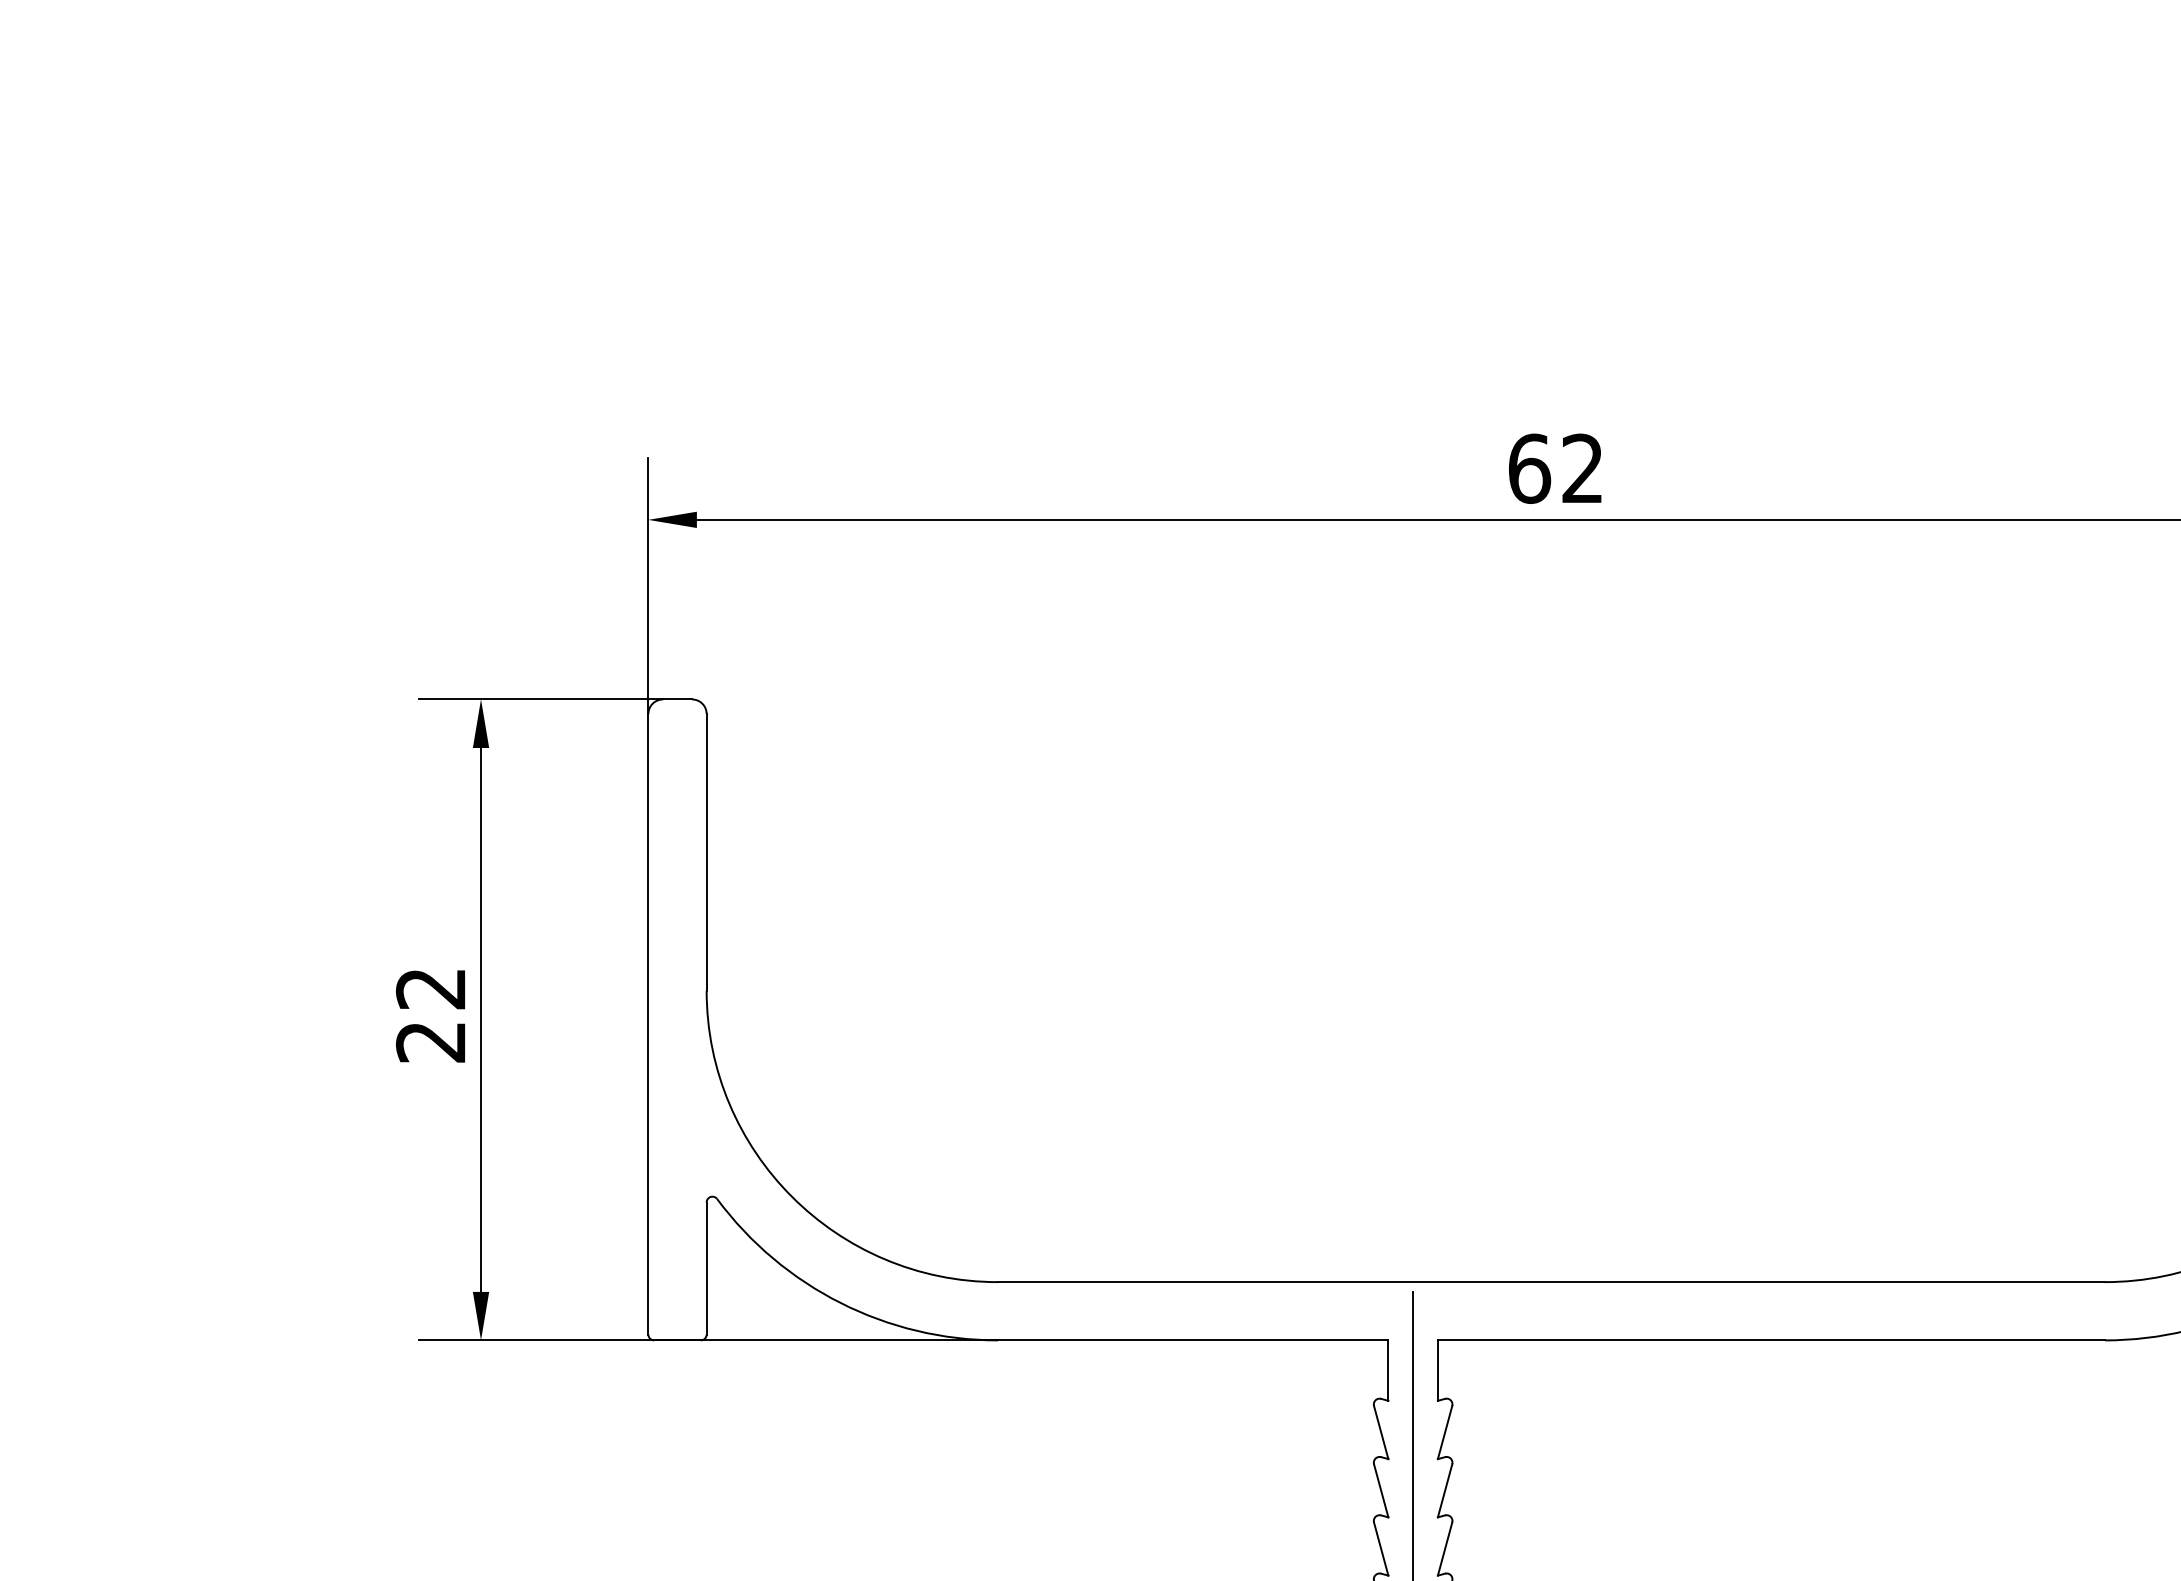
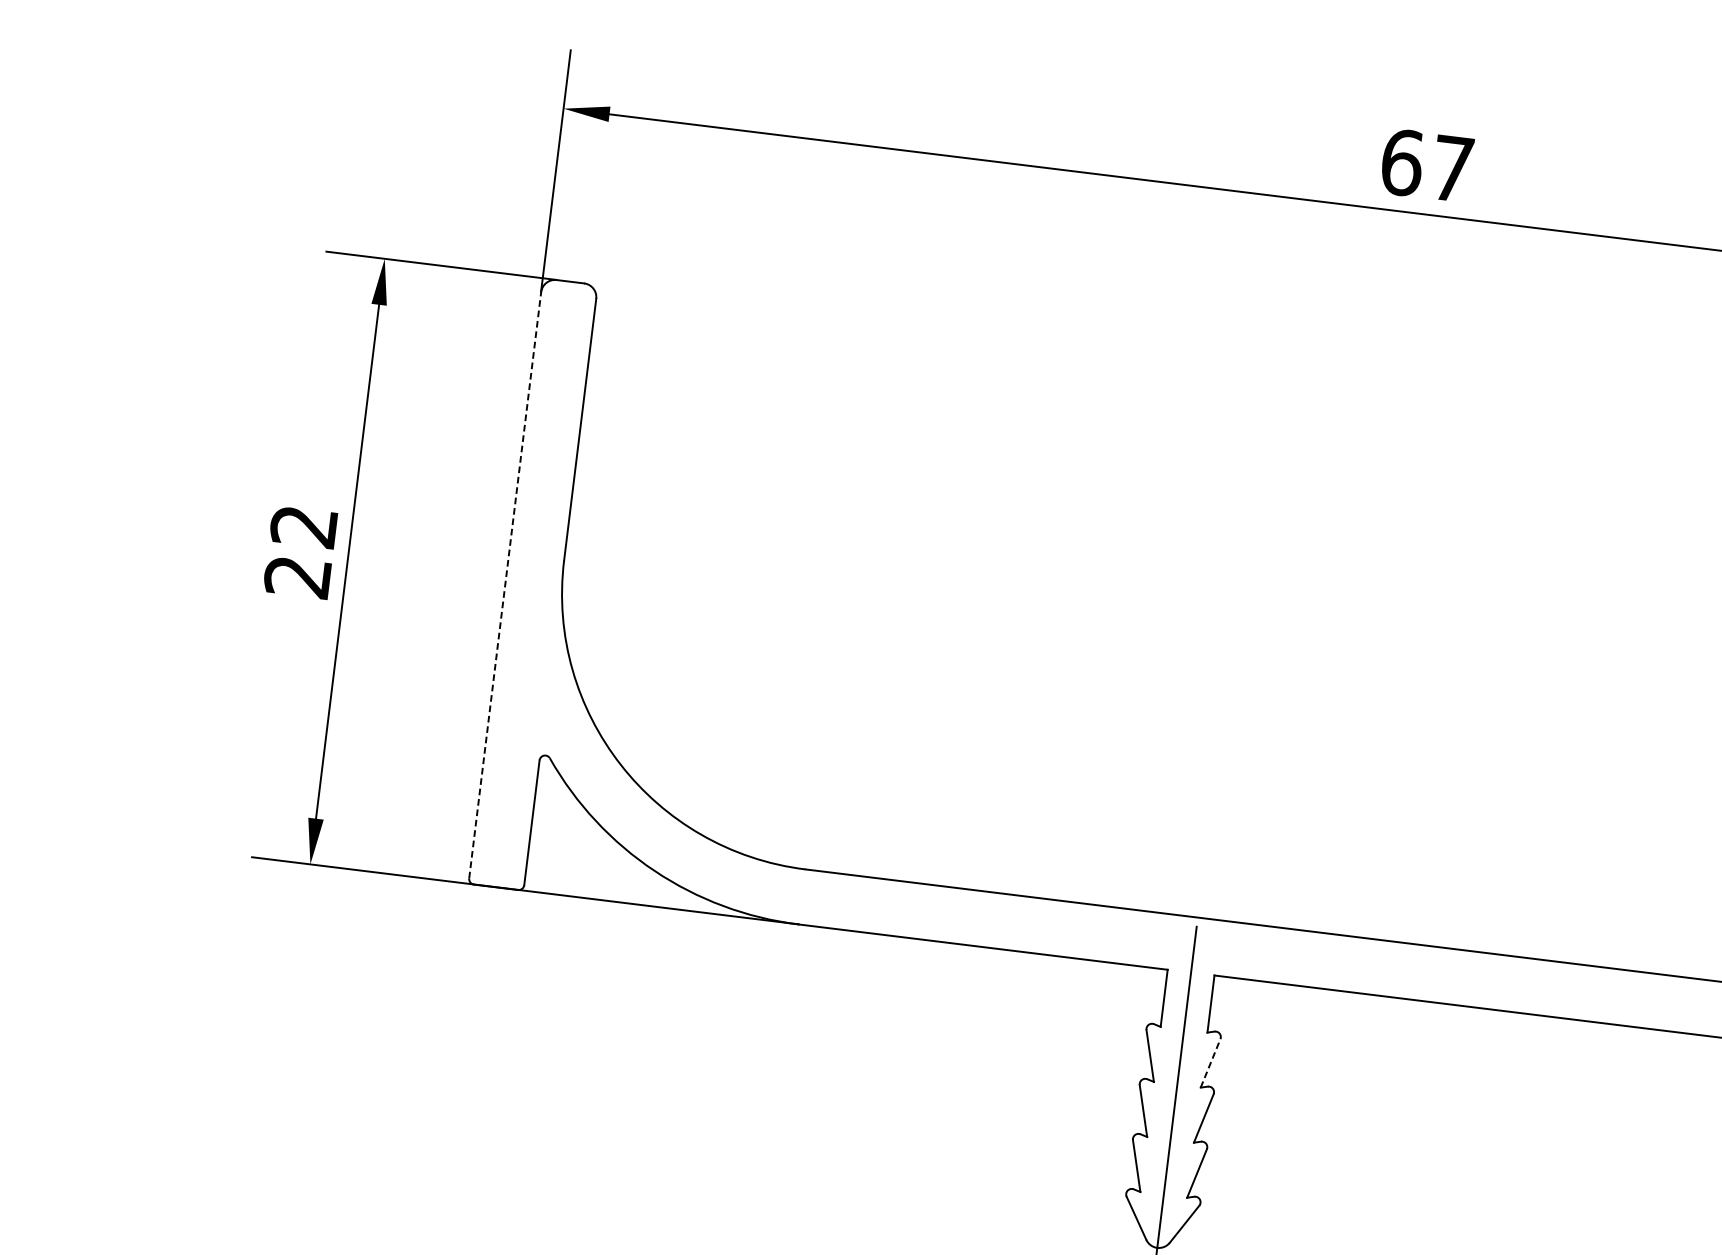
text: (1582, 467) -> (1452, 167), 62 -> 67
line: (648, 1023) -> (505, 584), solid -> dashed
line: (1445, 1432) -> (1210, 1063), solid -> dashed

